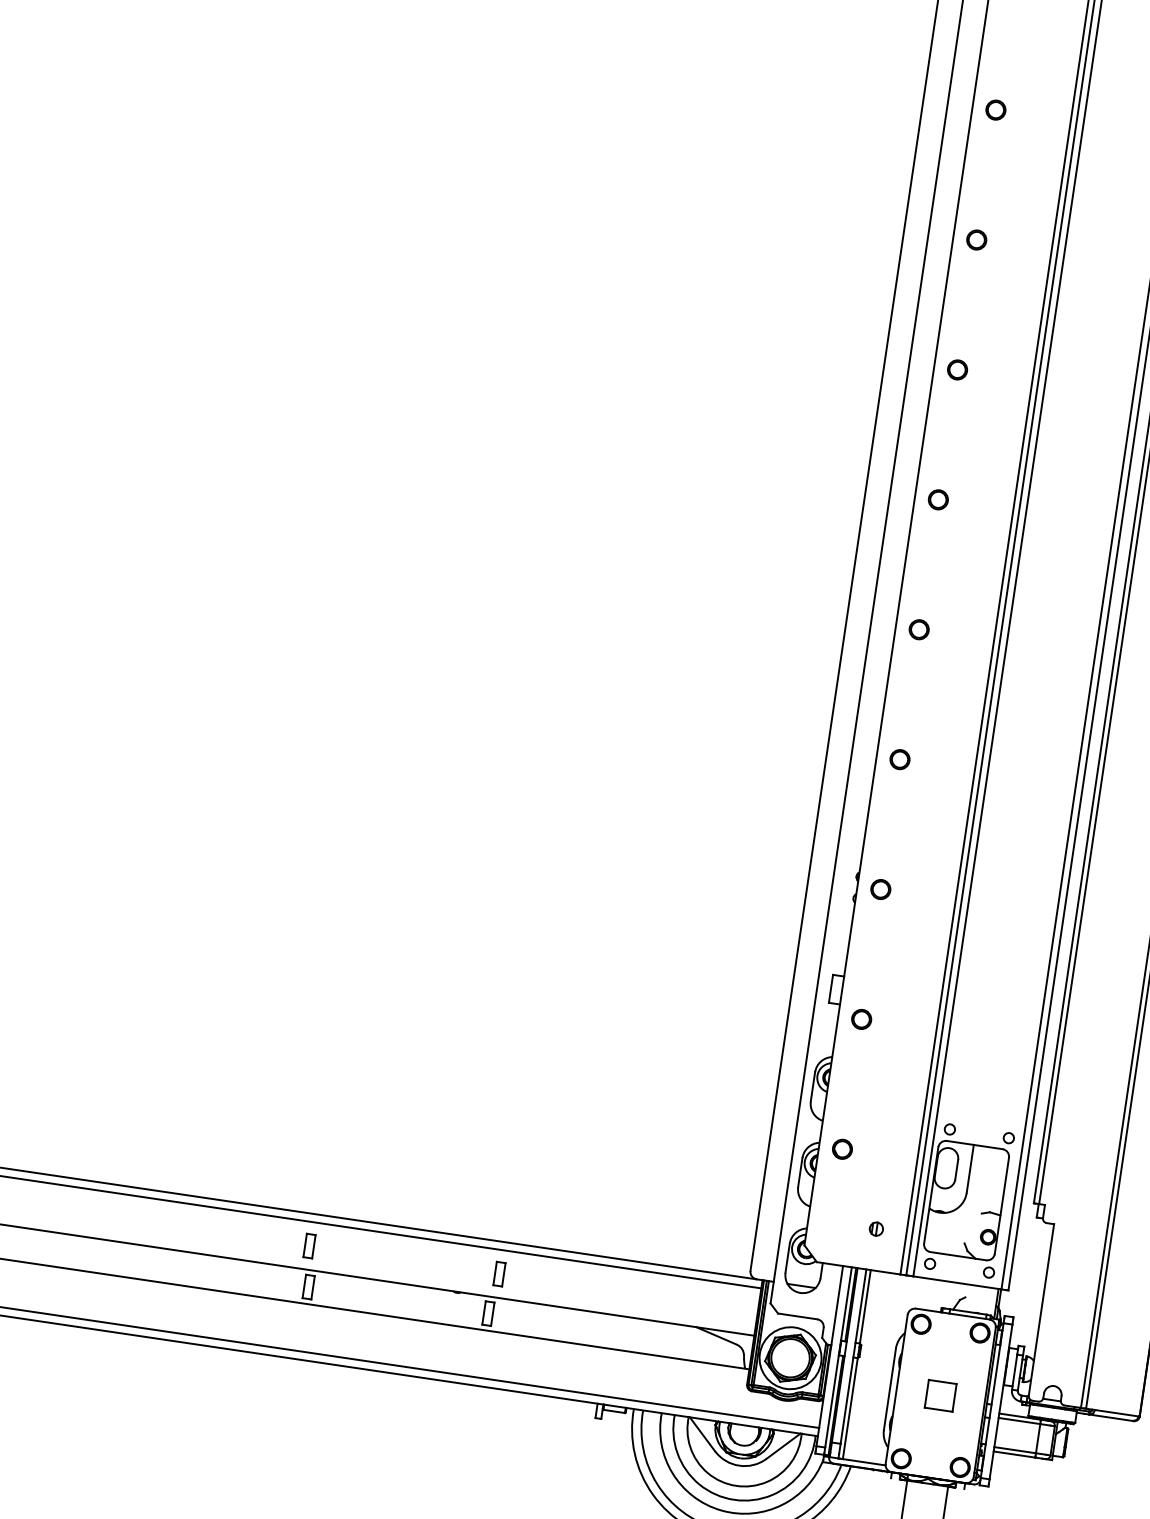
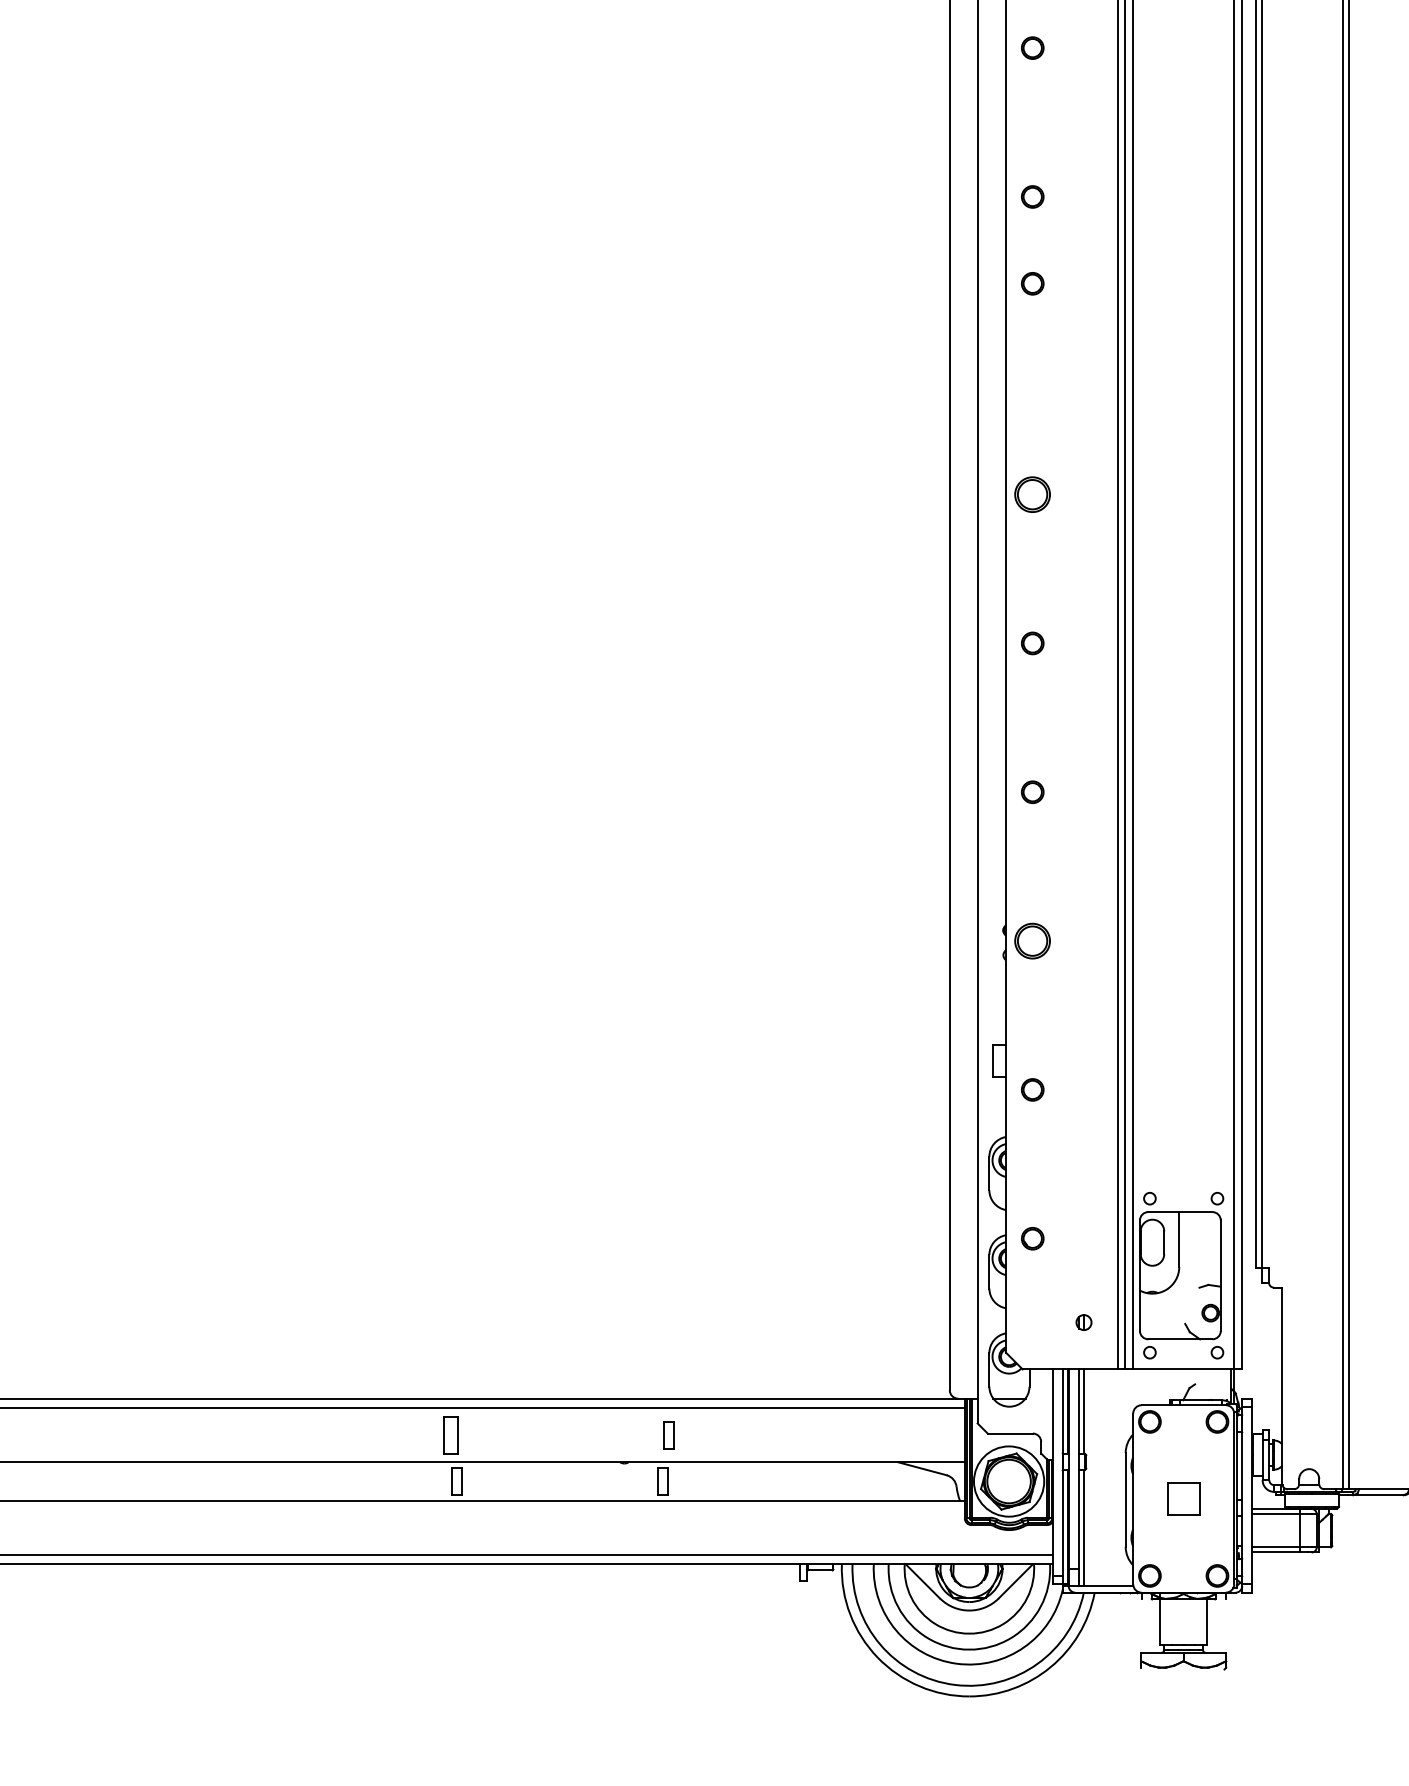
part: (957, 369) -> (1032, 283), moved
part: (938, 499) -> (1032, 494), size x1.6
part: (880, 888) -> (1032, 940), size x1.6
part: (308, 1246) -> (450, 1435), size x1.4

